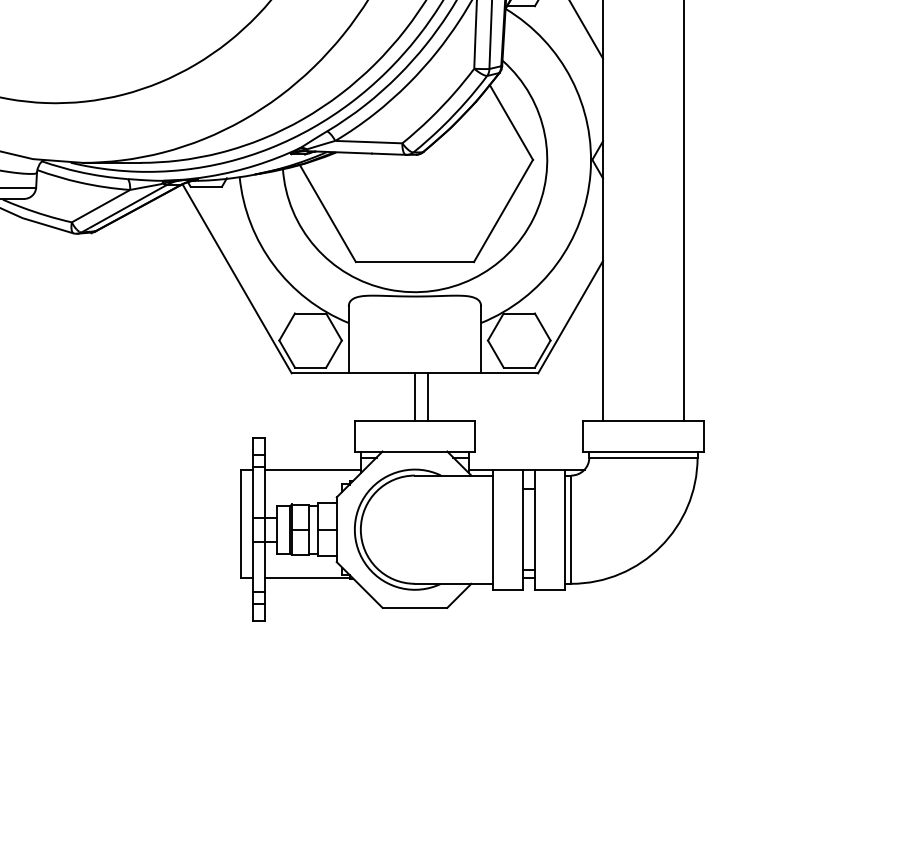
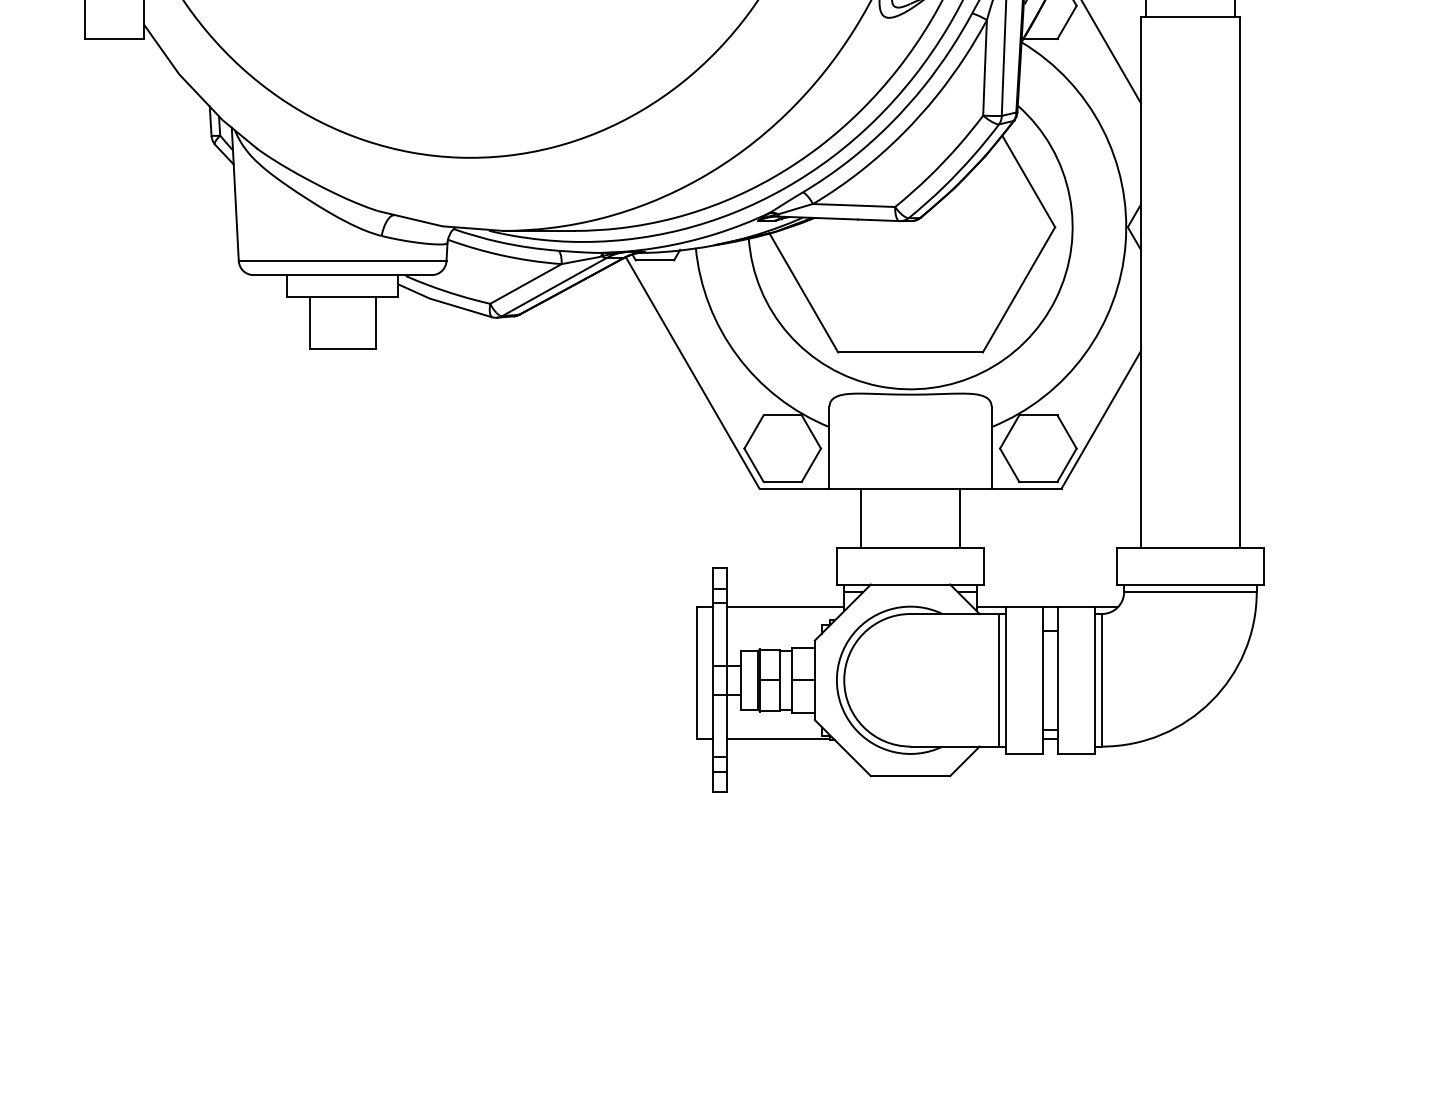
line: (414, 396) -> (960, 517), moved
line: (427, 396) -> (861, 517), moved
line: (486, 529) -> (998, 680), added

